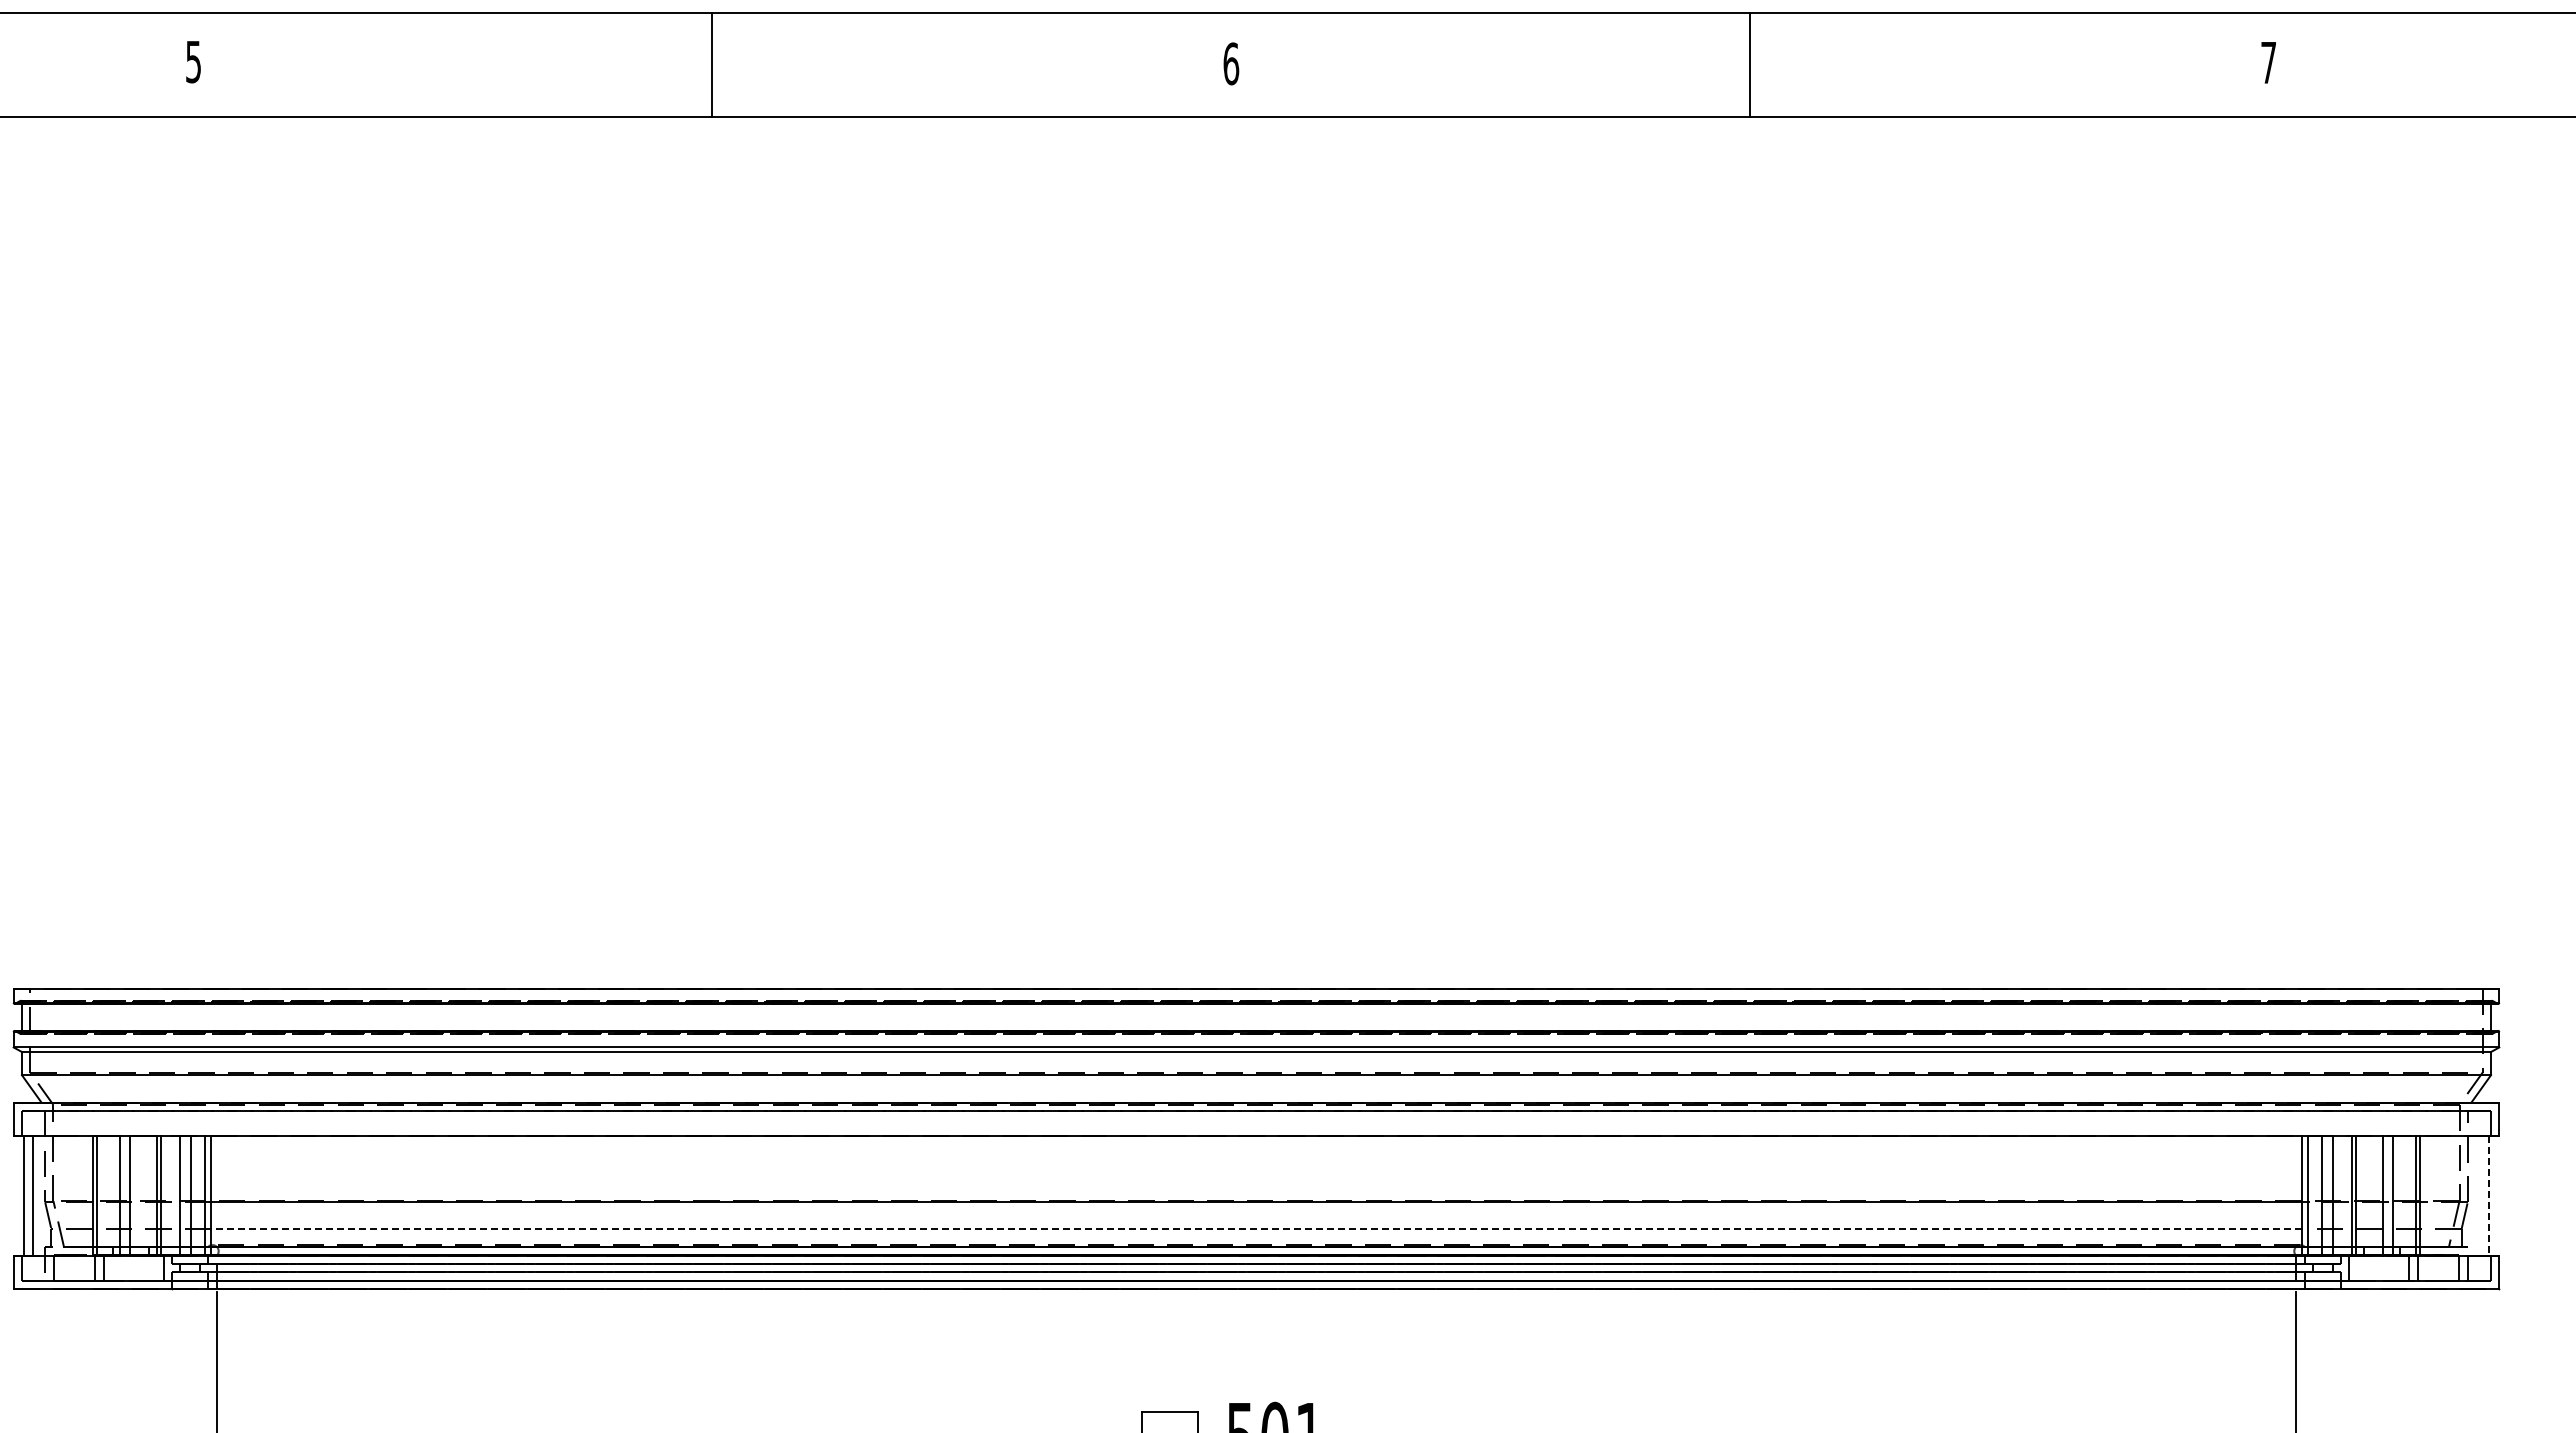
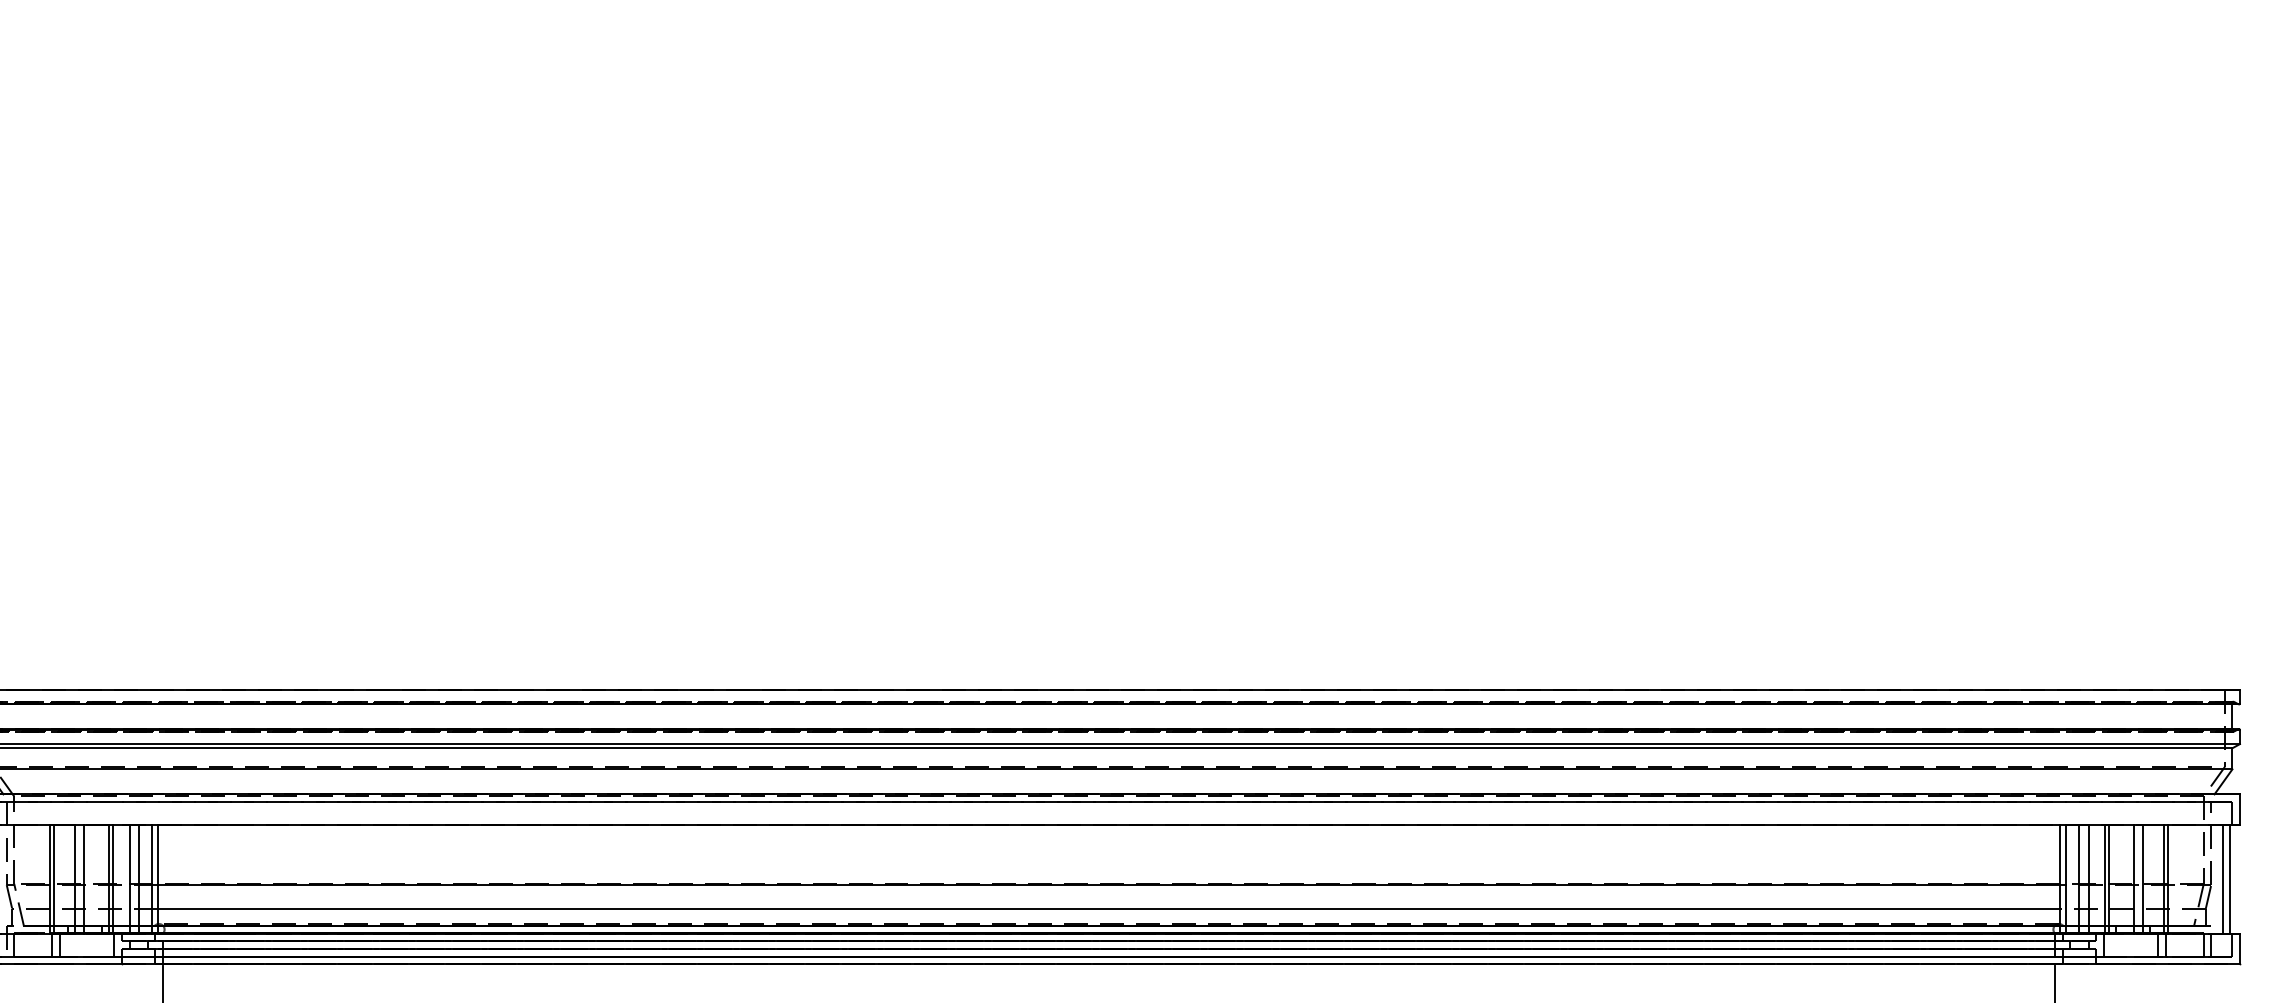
line: (2480, 1195) -> (2222, 878), added
line: (2488, 1196) -> (2230, 879), dashed -> solid
line: (1255, 1229) -> (1108, 909), dashed -> solid

